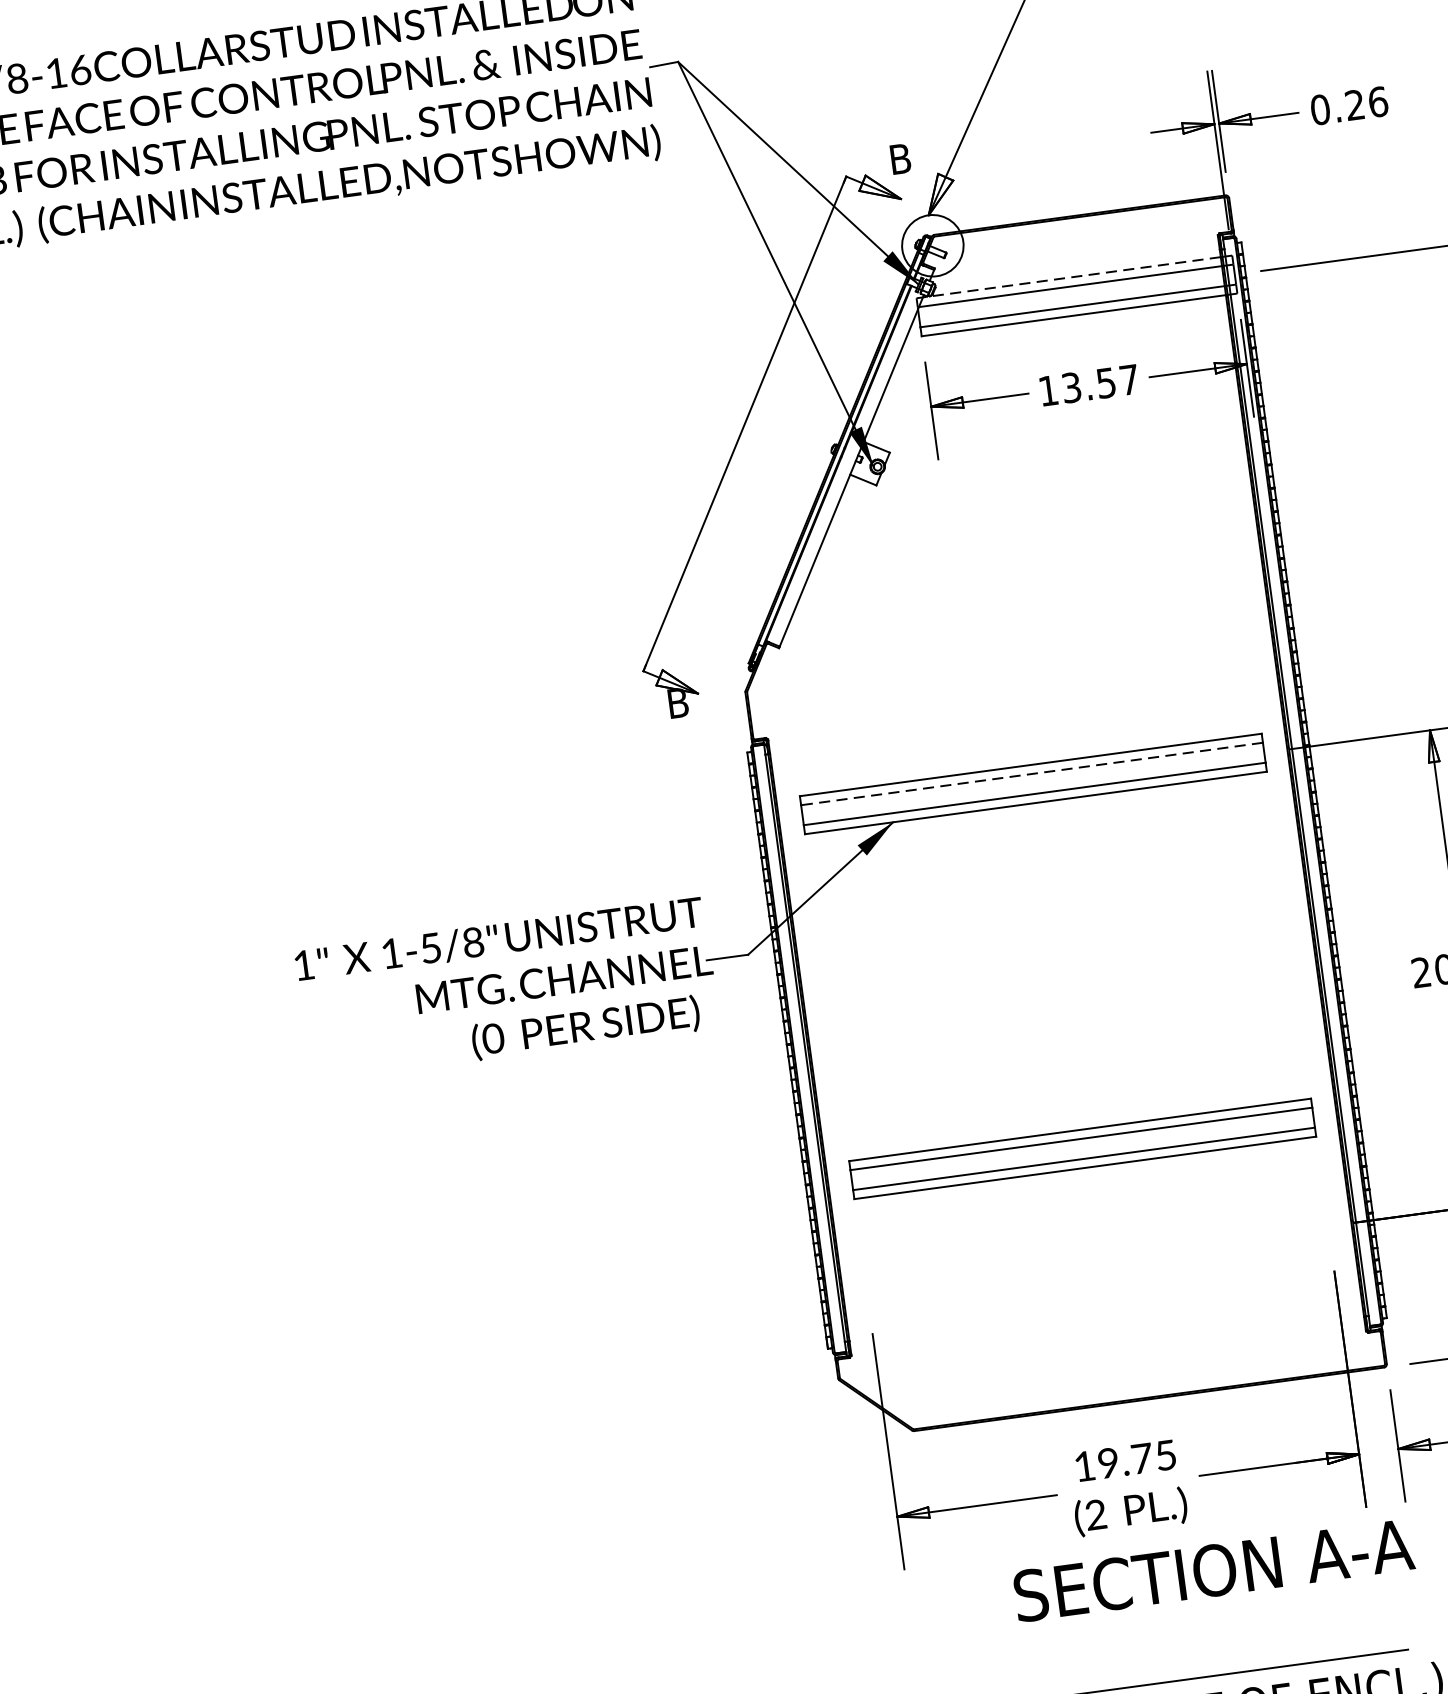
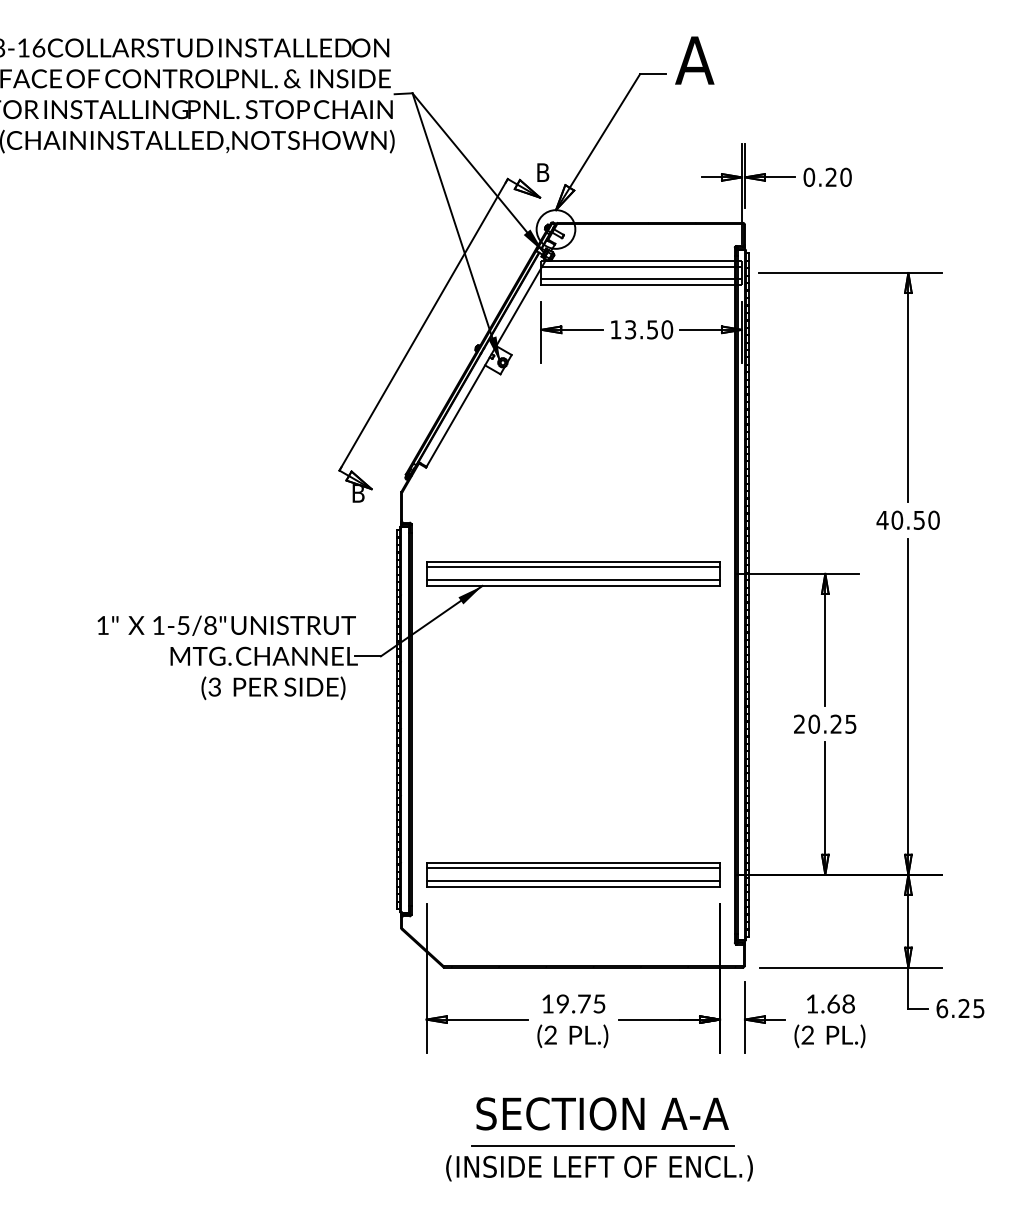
text: (1377, 100) -> (845, 176), 0.26 -> 0.20
line: (1072, 276) -> (640, 260), dashed -> solid
text: (1129, 379) -> (667, 329), 13.57 -> 13.50
line: (1032, 773) -> (573, 567), dashed -> solid
text: (492, 1039) -> (214, 687), (0 -> (3
part: (1082, 1148) -> (573, 874), moved
text: (1213, 1569) -> (602, 1113), moved

